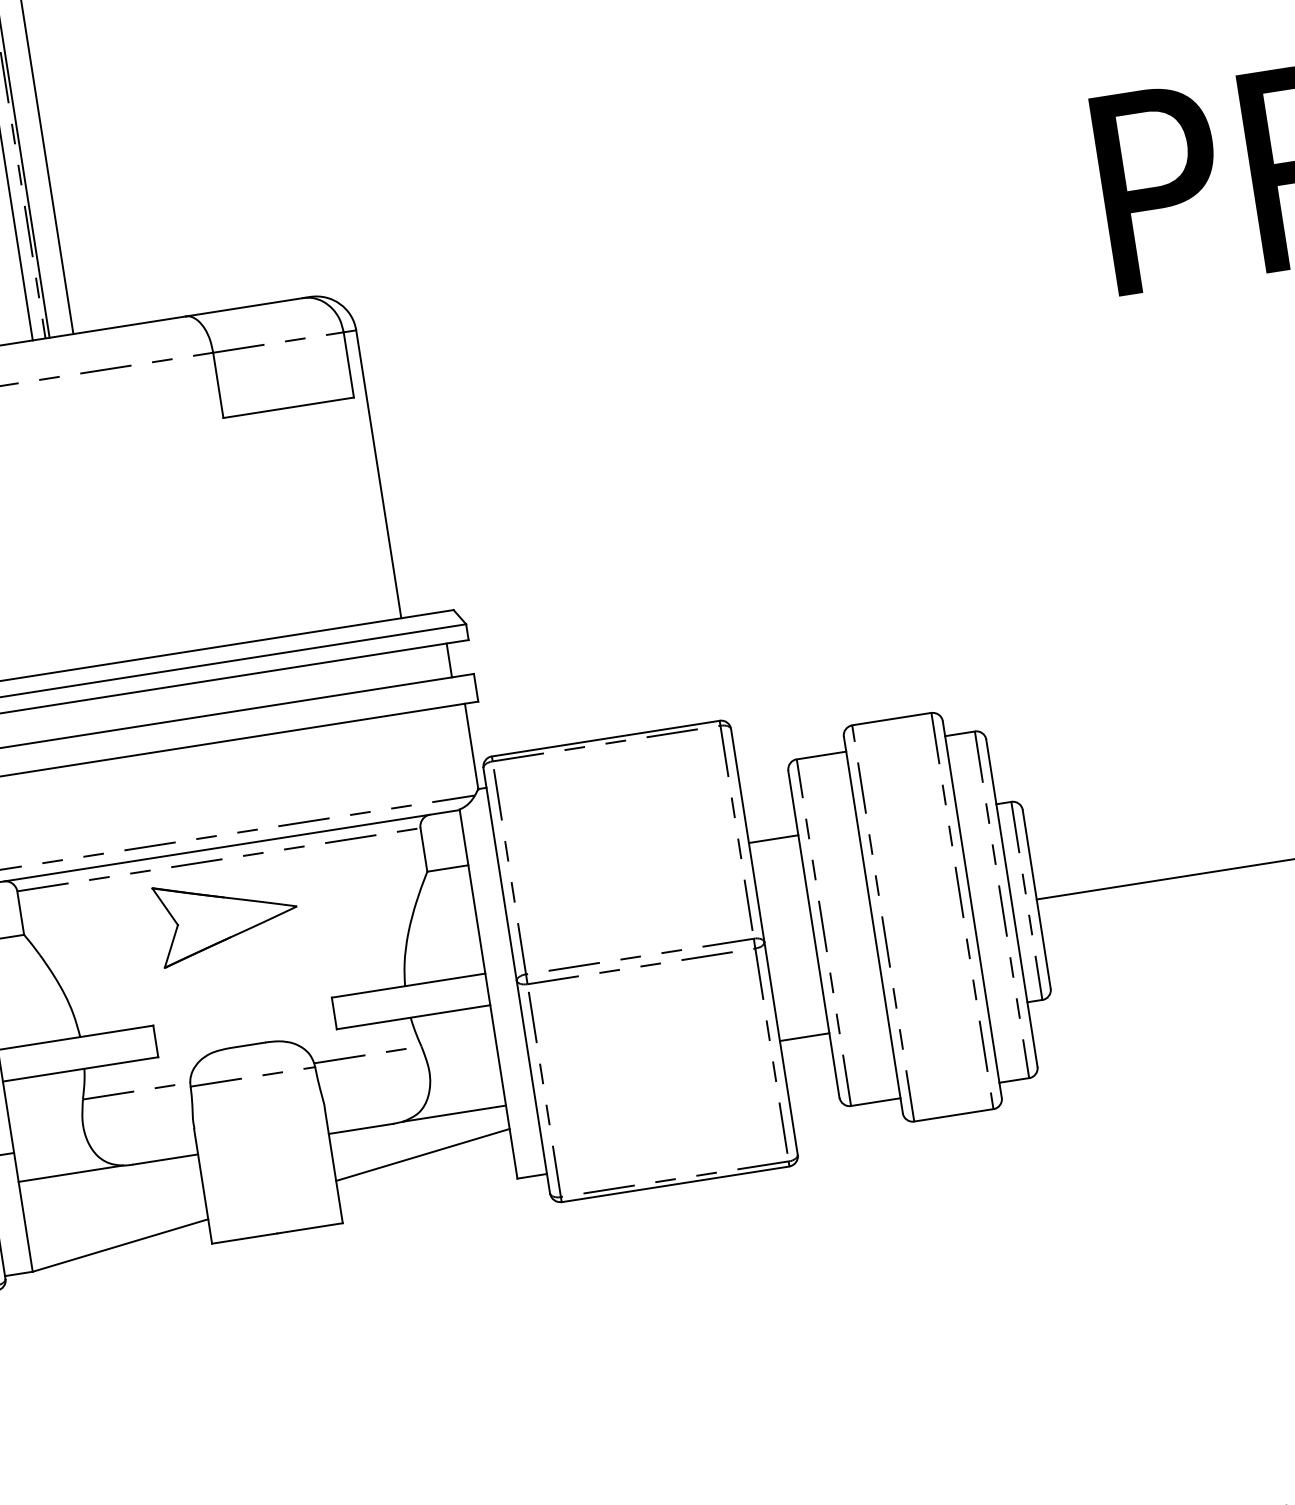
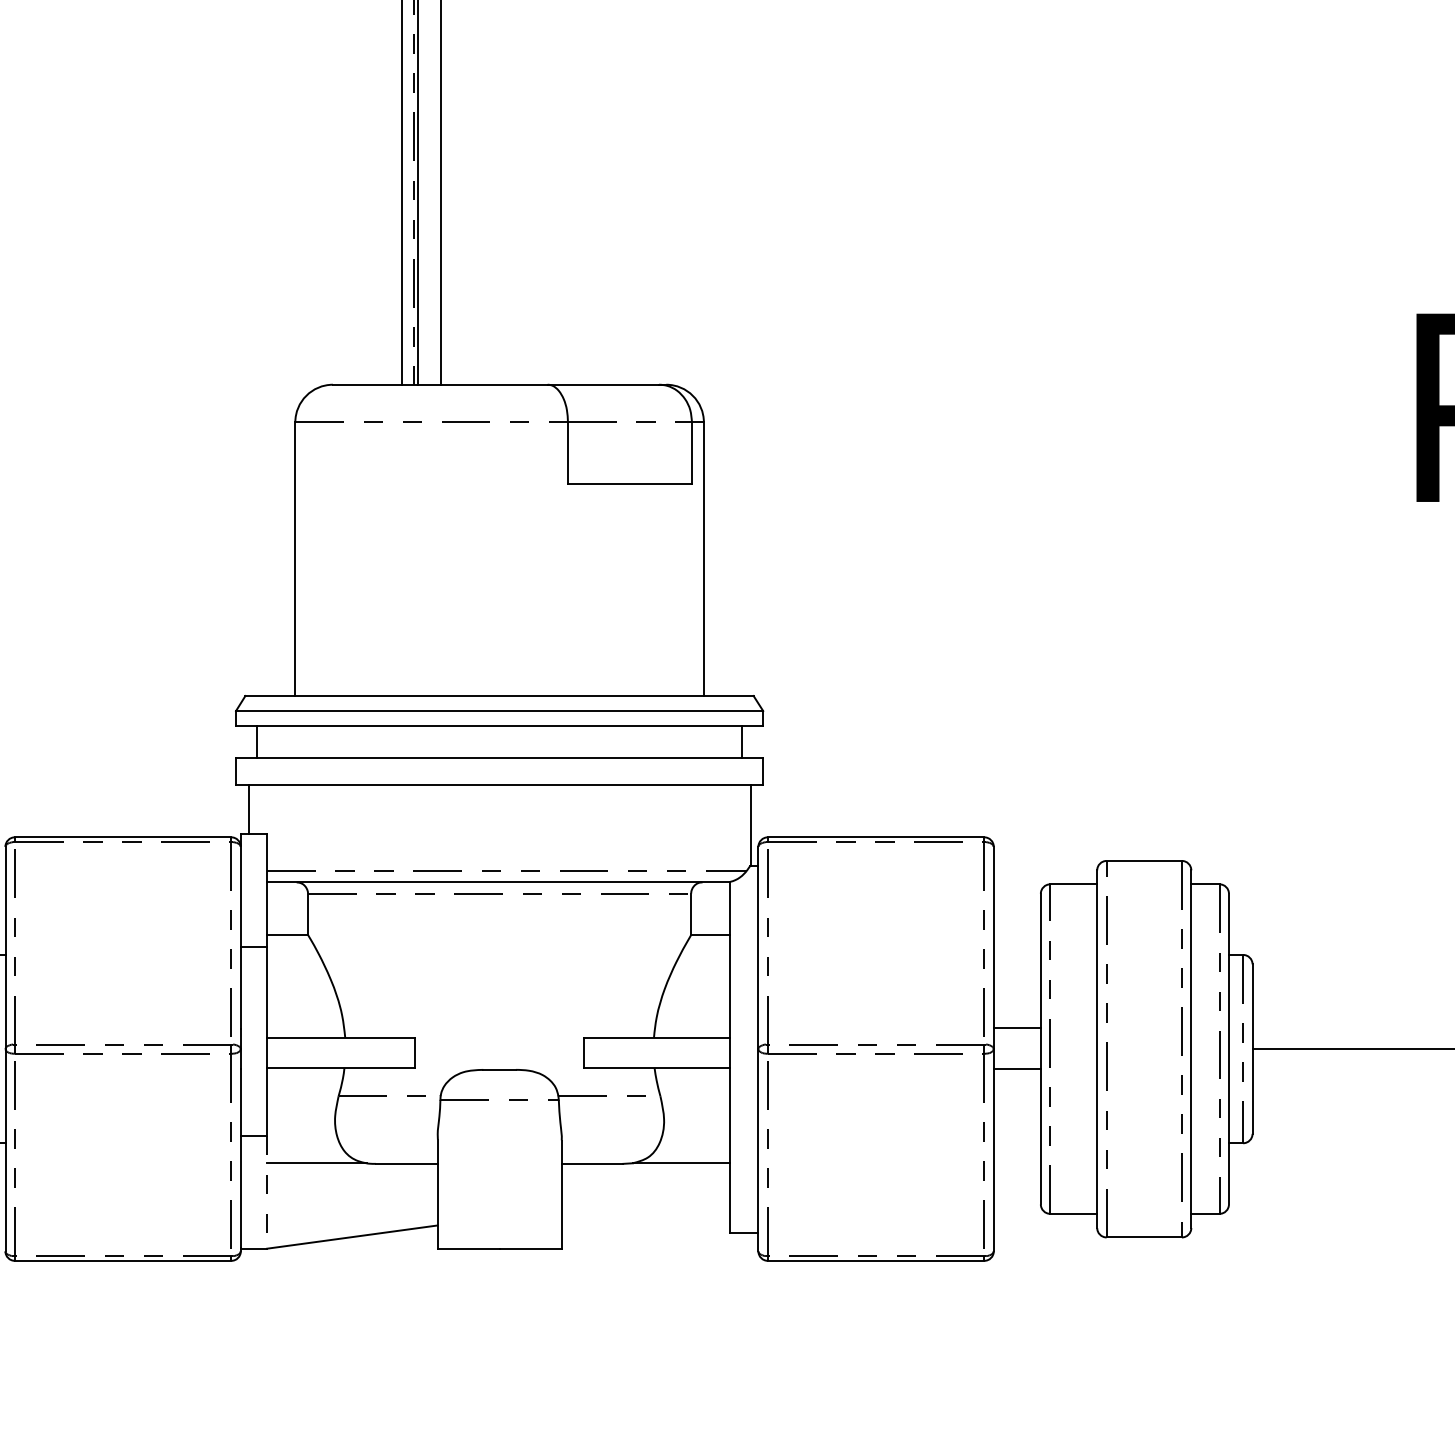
line: (772, 839) -> (1016, 1028), moved
part: (226, 916) -> (498, 947), removed
line: (803, 1037) -> (1016, 1069), moved
line: (422, 1154) -> (645, 1196), removed
line: (23, 1212) -> (267, 1192), solid -> dashed

